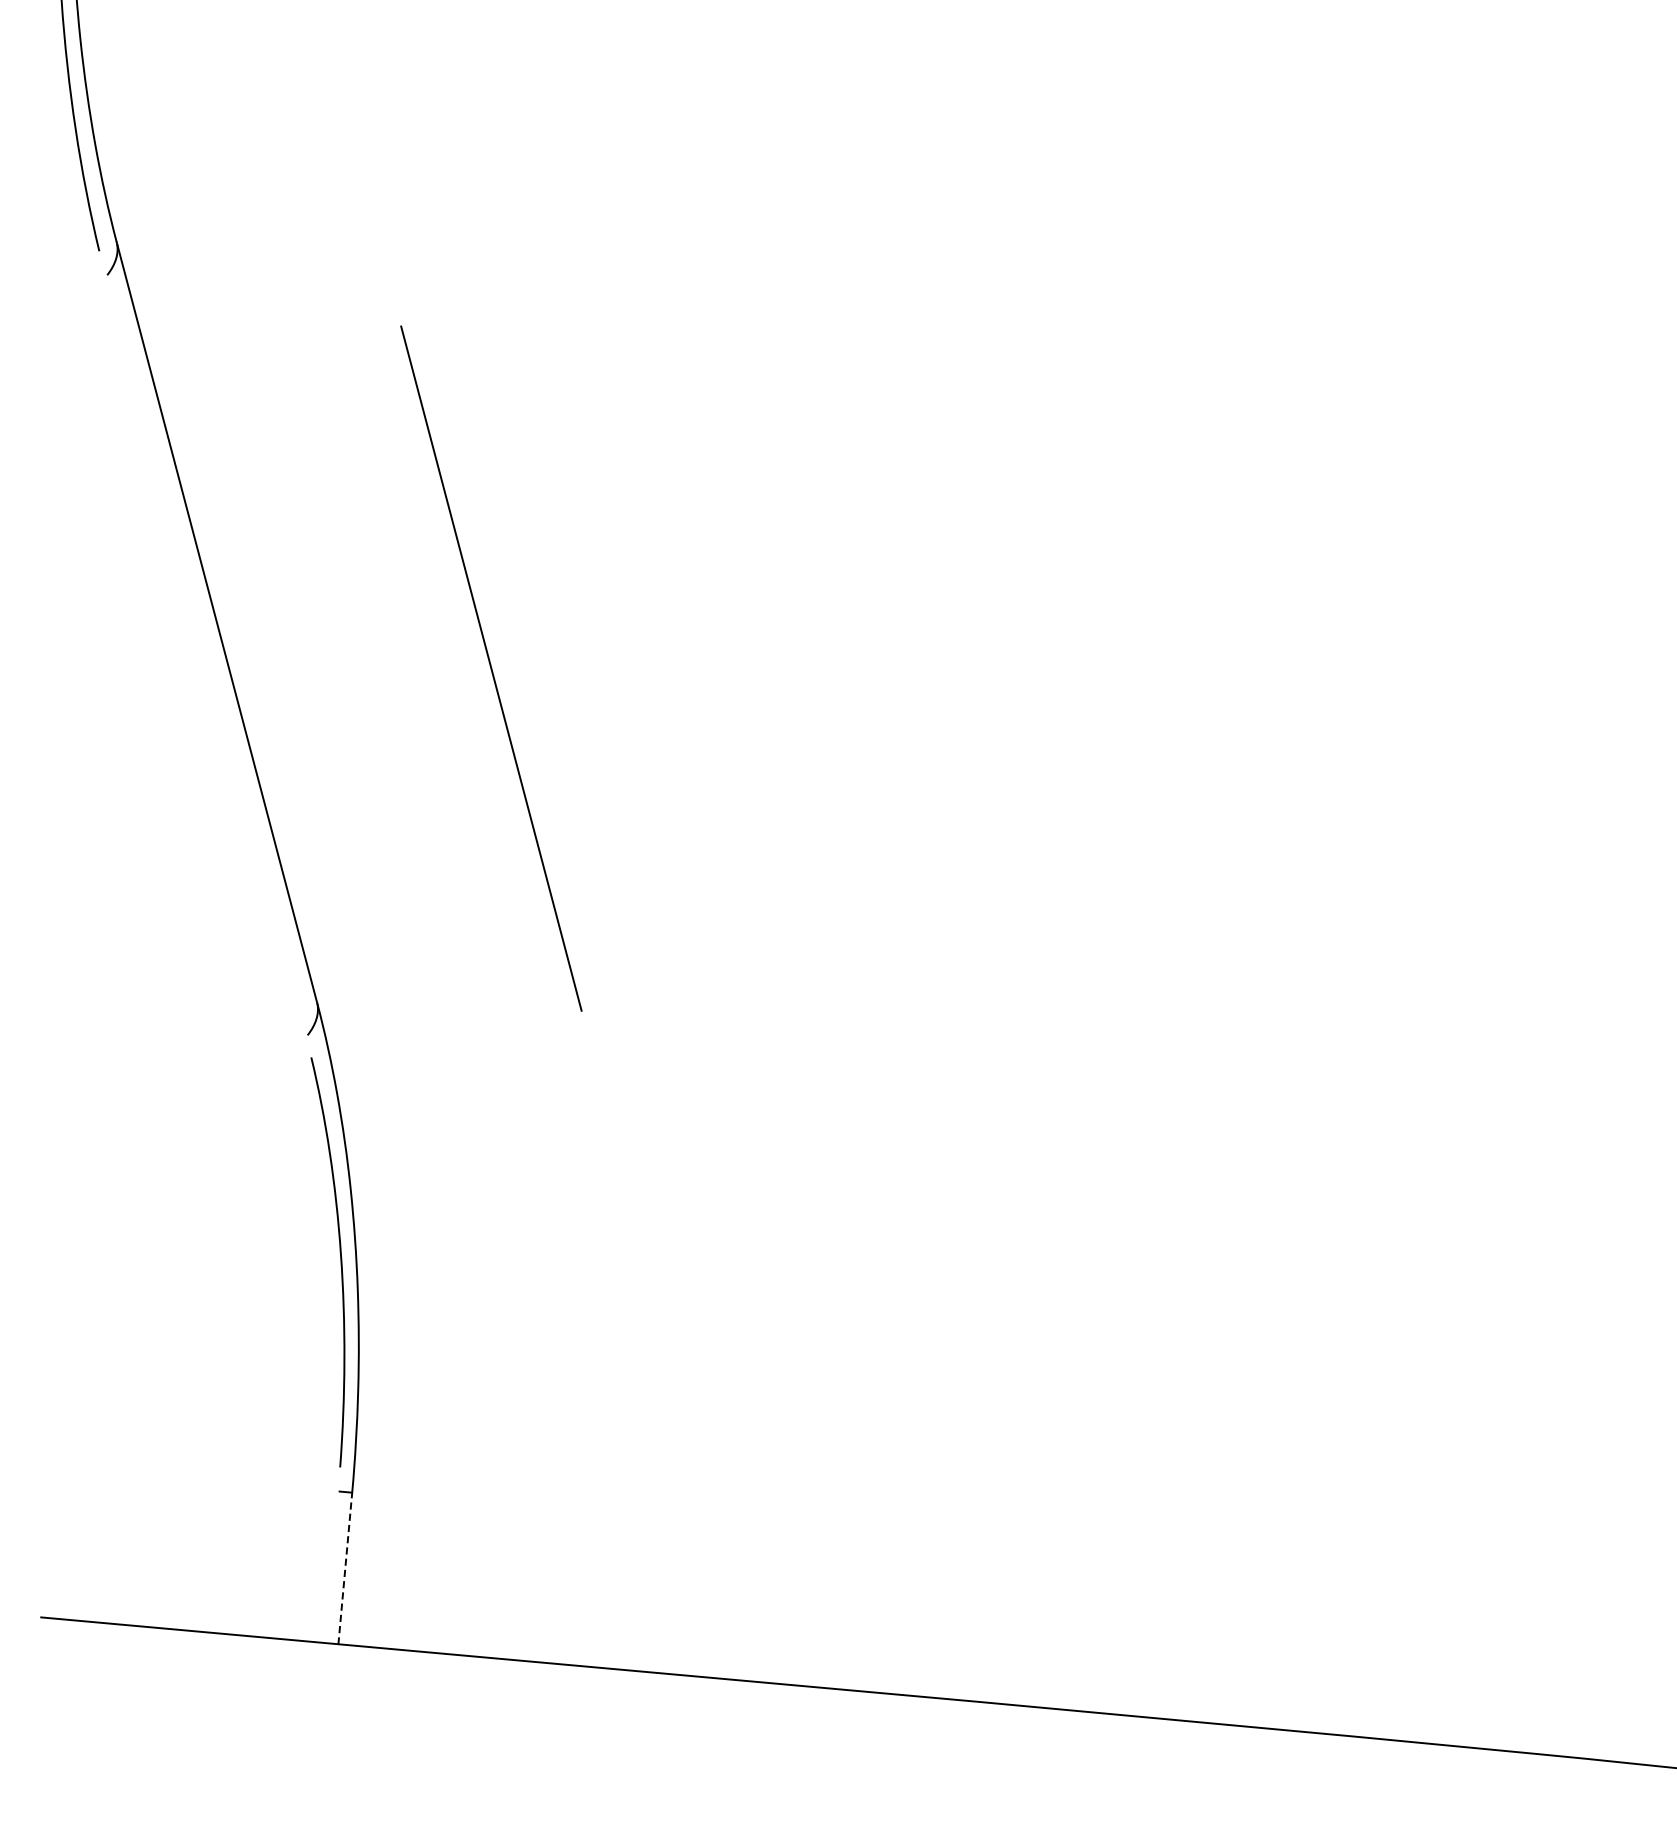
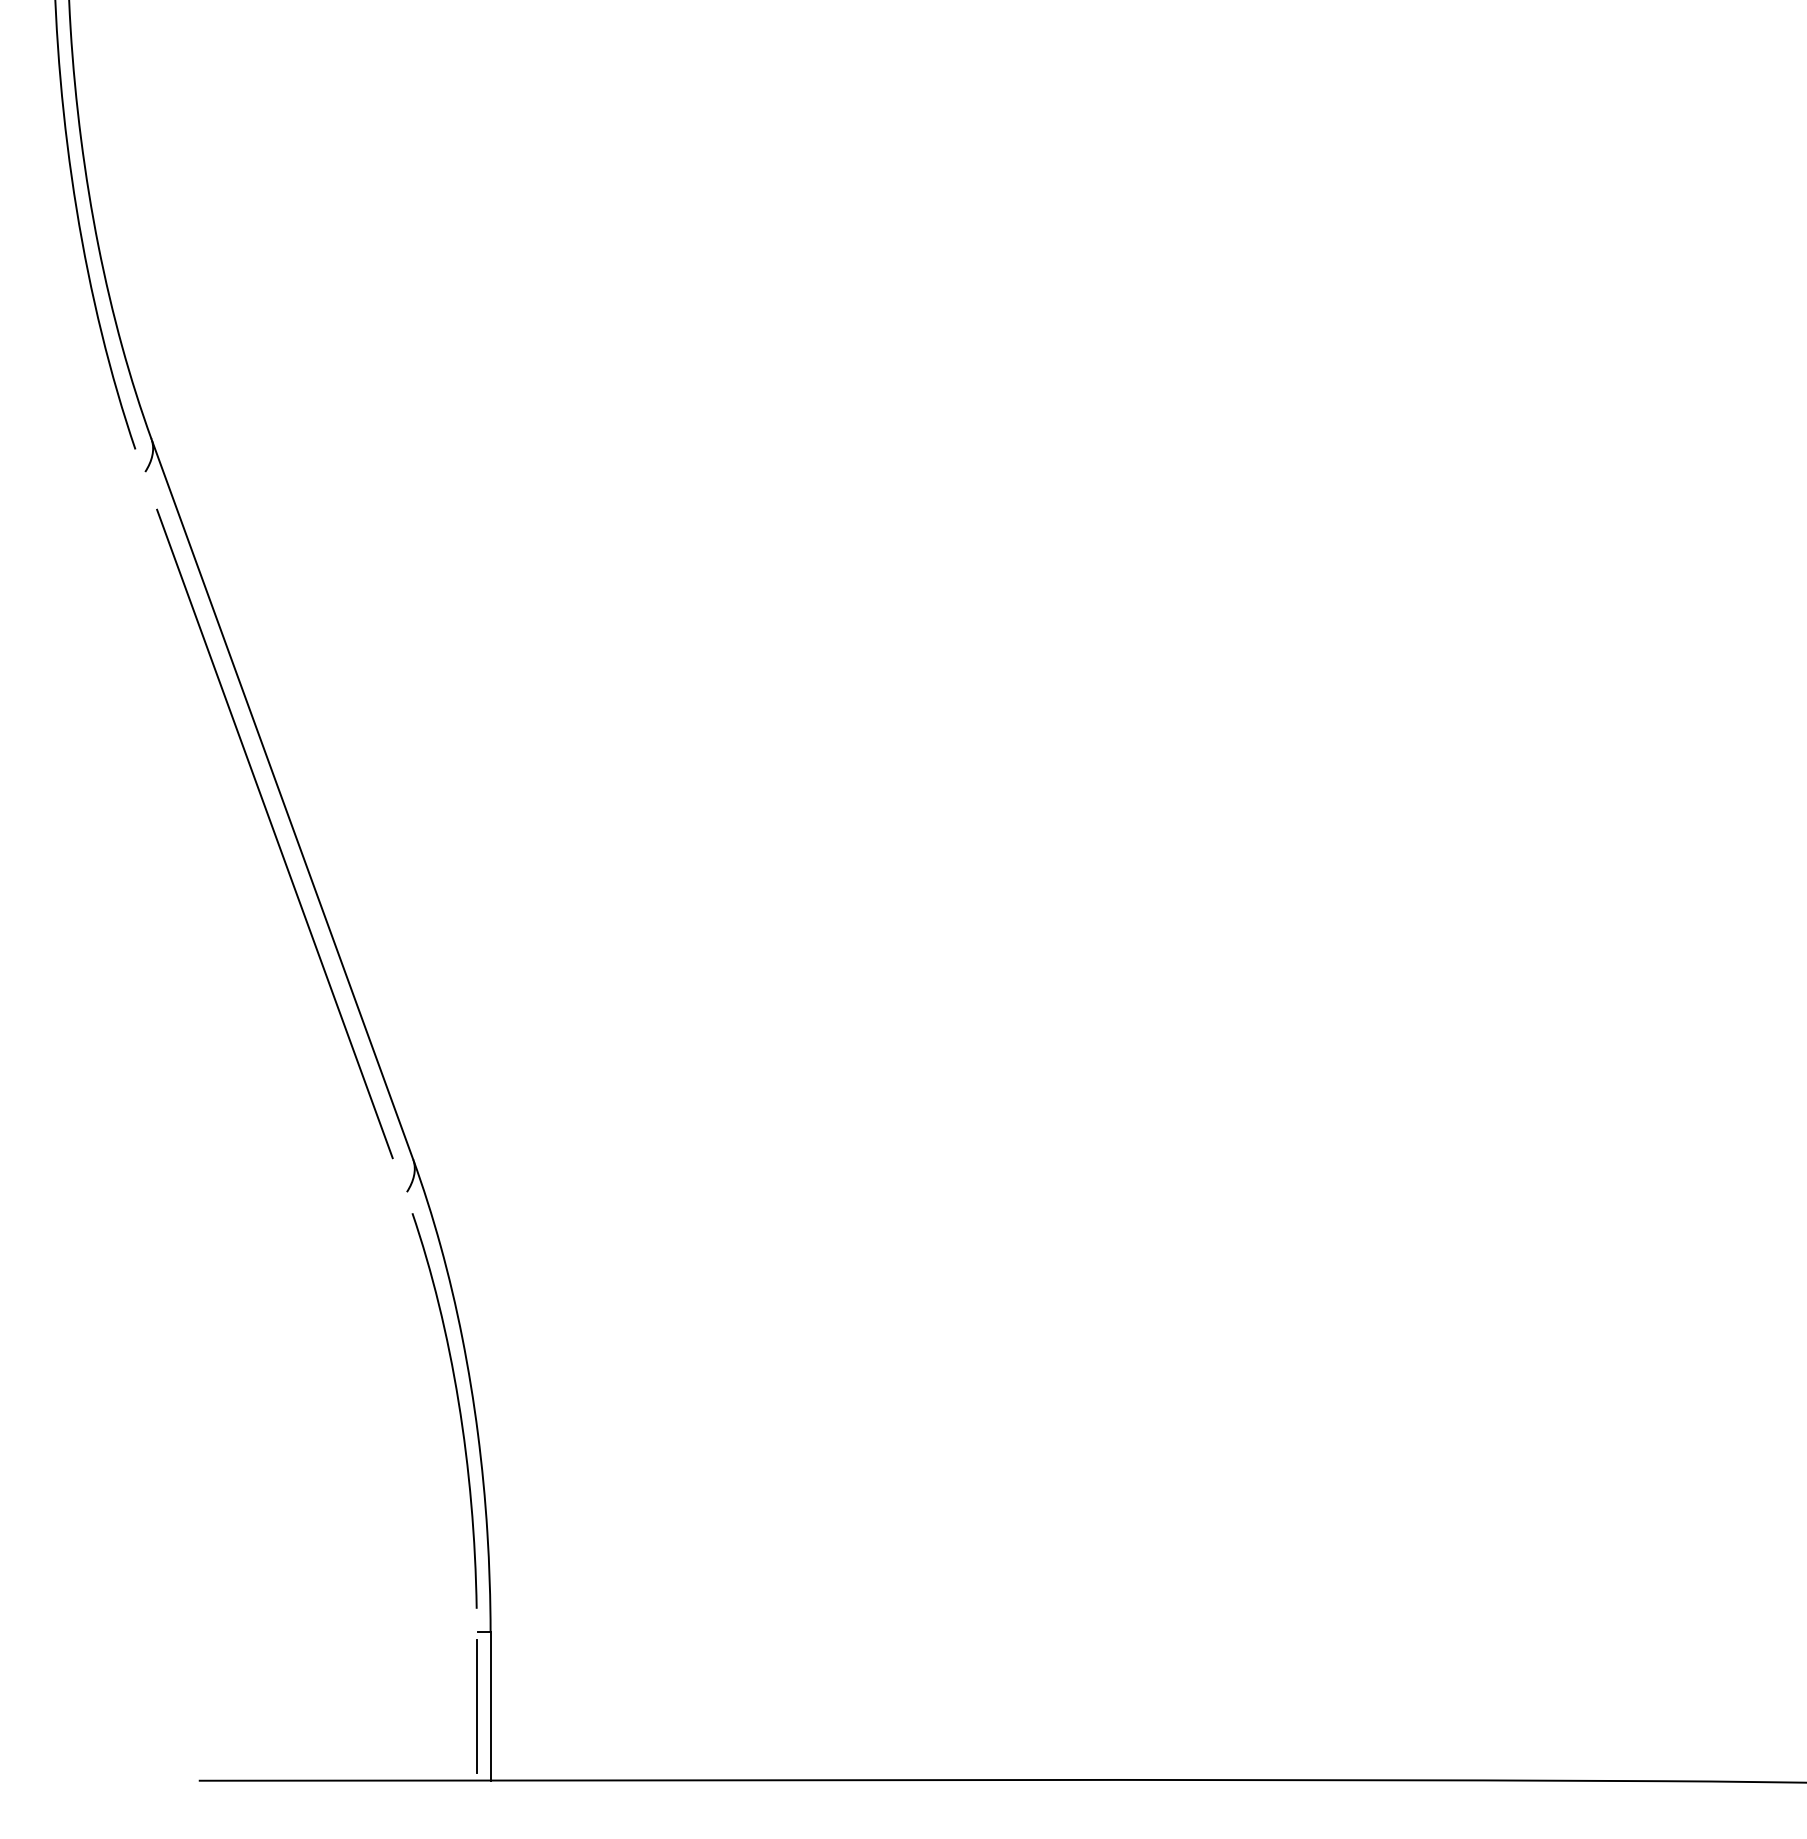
line: (491, 668) -> (274, 833), moved
line: (330, 1567) -> (476, 1706), added
line: (345, 1567) -> (490, 1705), dashed -> solid

